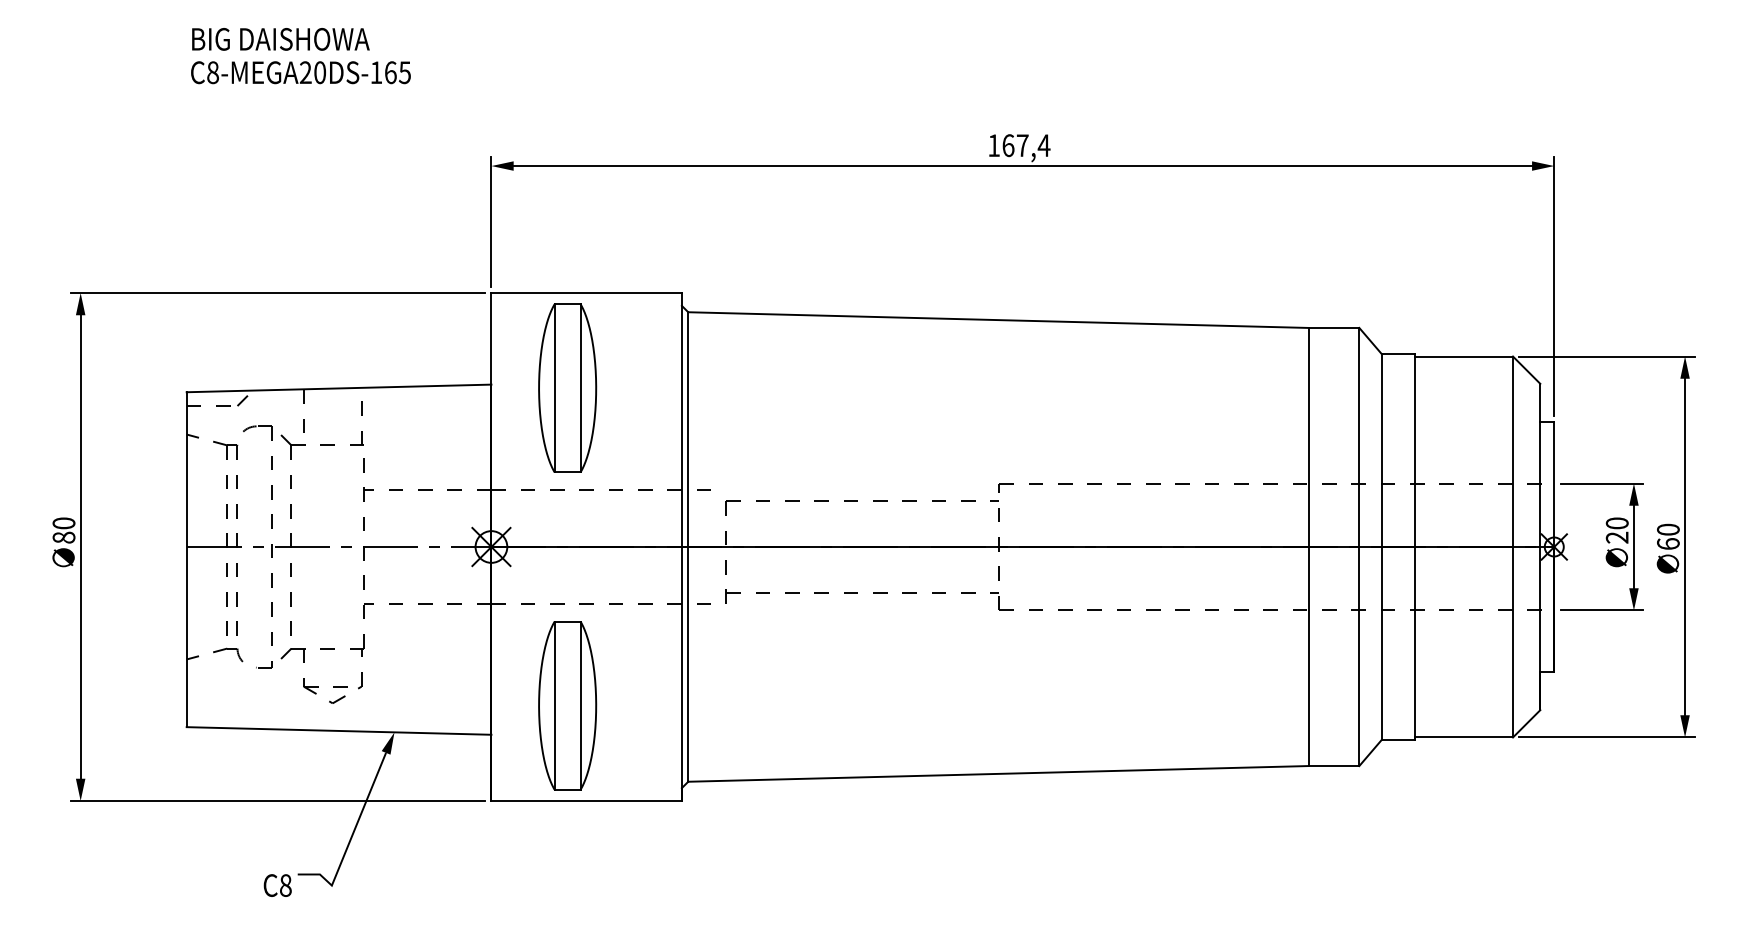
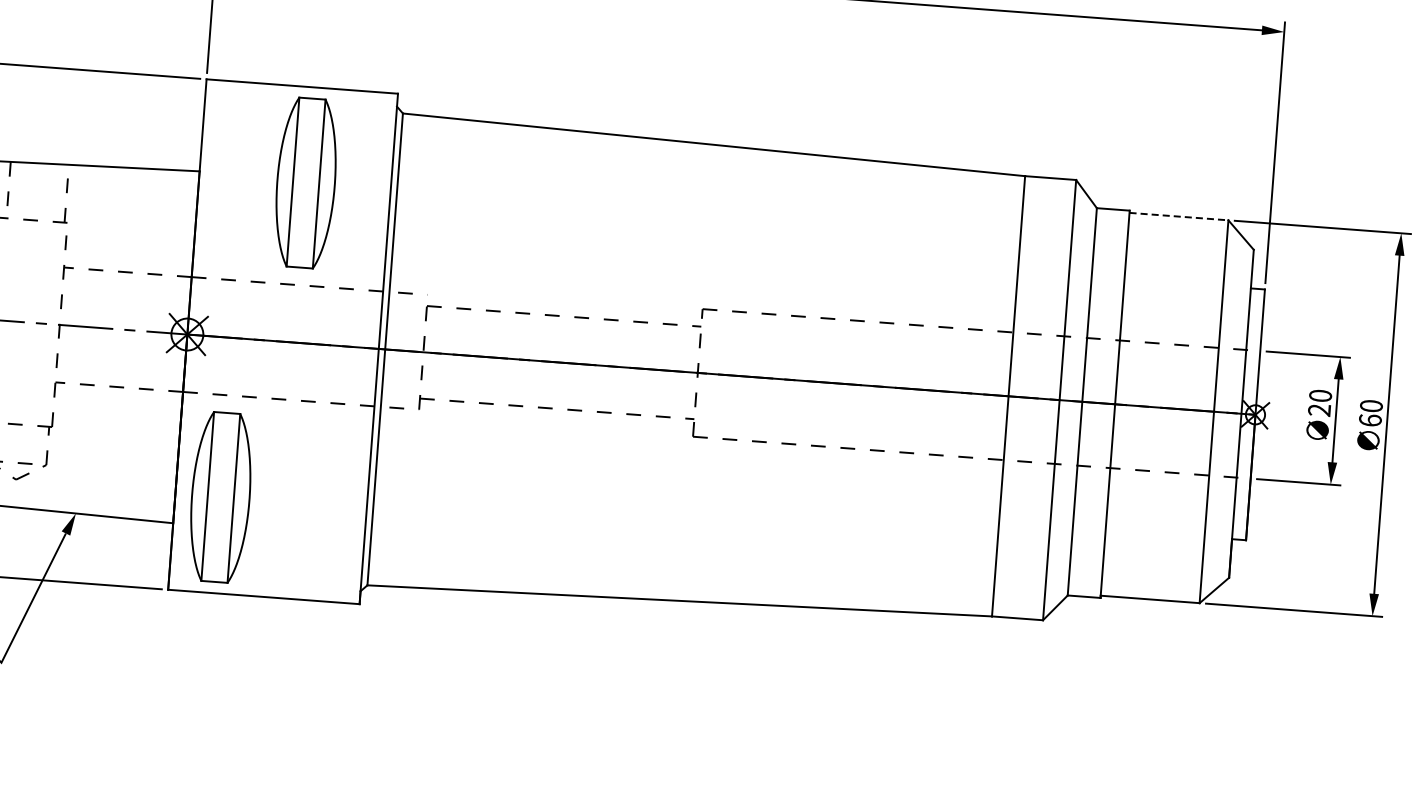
line: (1464, 356) -> (1179, 216), solid -> dashed
part: (567, 387) -> (306, 182), moved
part: (567, 705) -> (220, 497), moved

